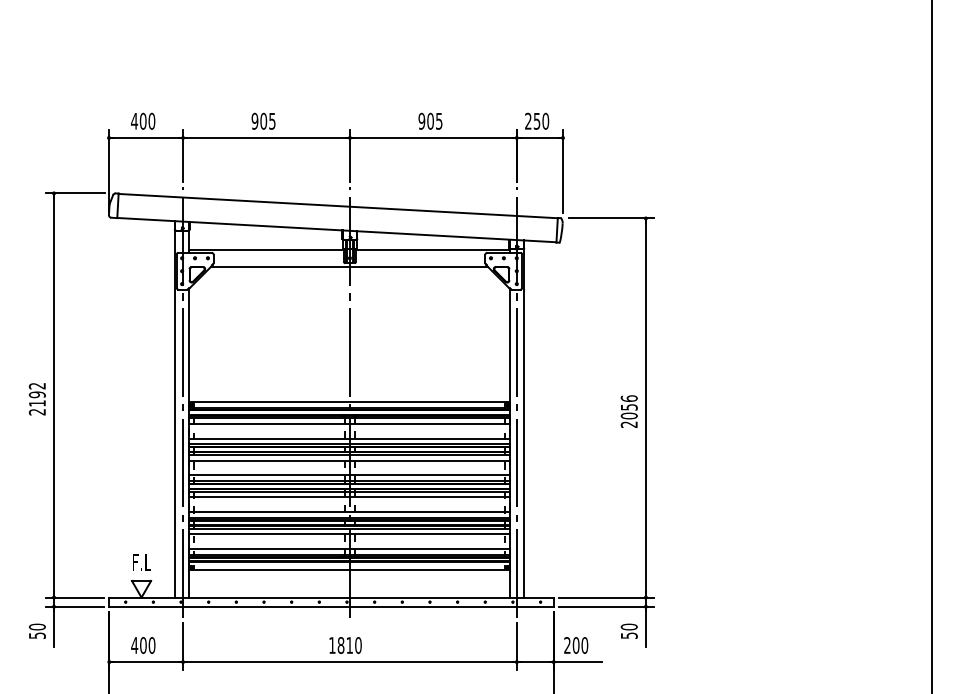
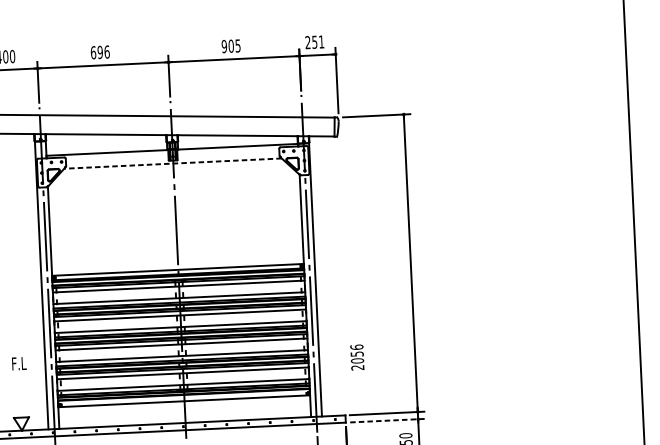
text: (263, 120) -> (100, 51), 905 -> 696
text: (545, 120) -> (321, 41), 250 -> 251
line: (349, 267) -> (173, 163), solid -> dashed
text: (628, 411) -> (356, 357), moved
text: (141, 562) -> (18, 363), moved
line: (607, 606) -> (388, 420), solid -> dashed

